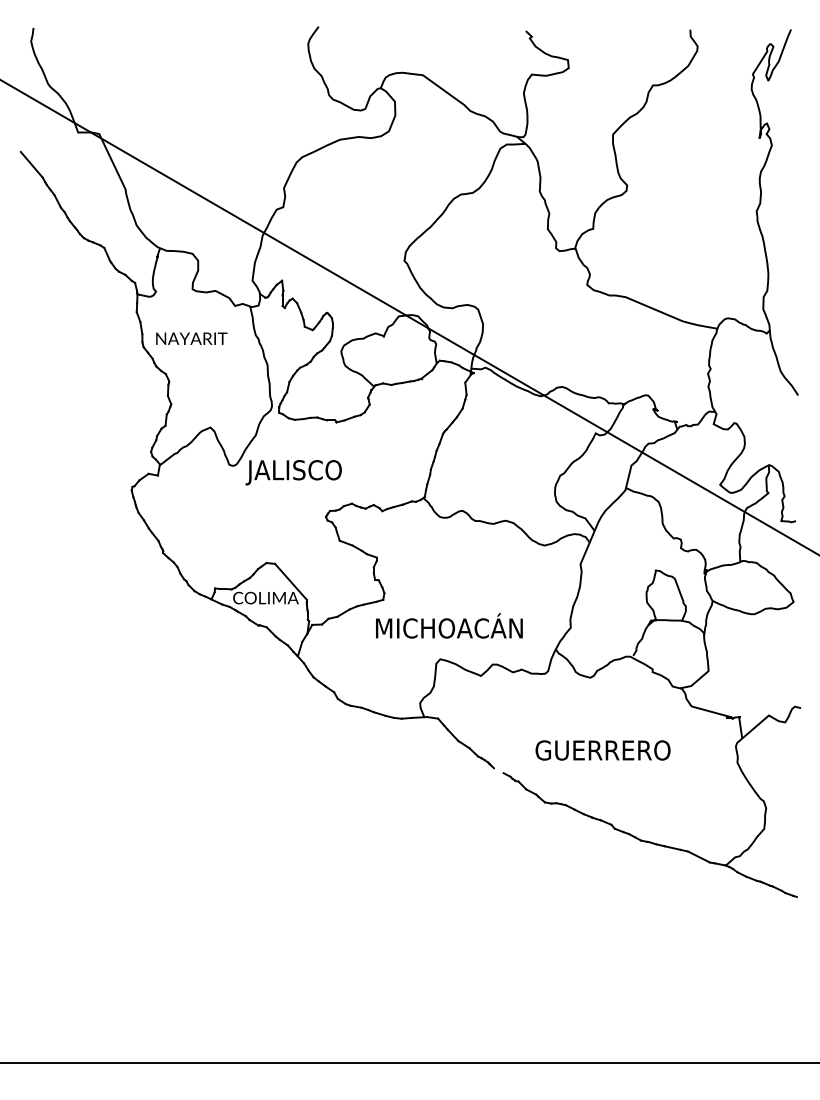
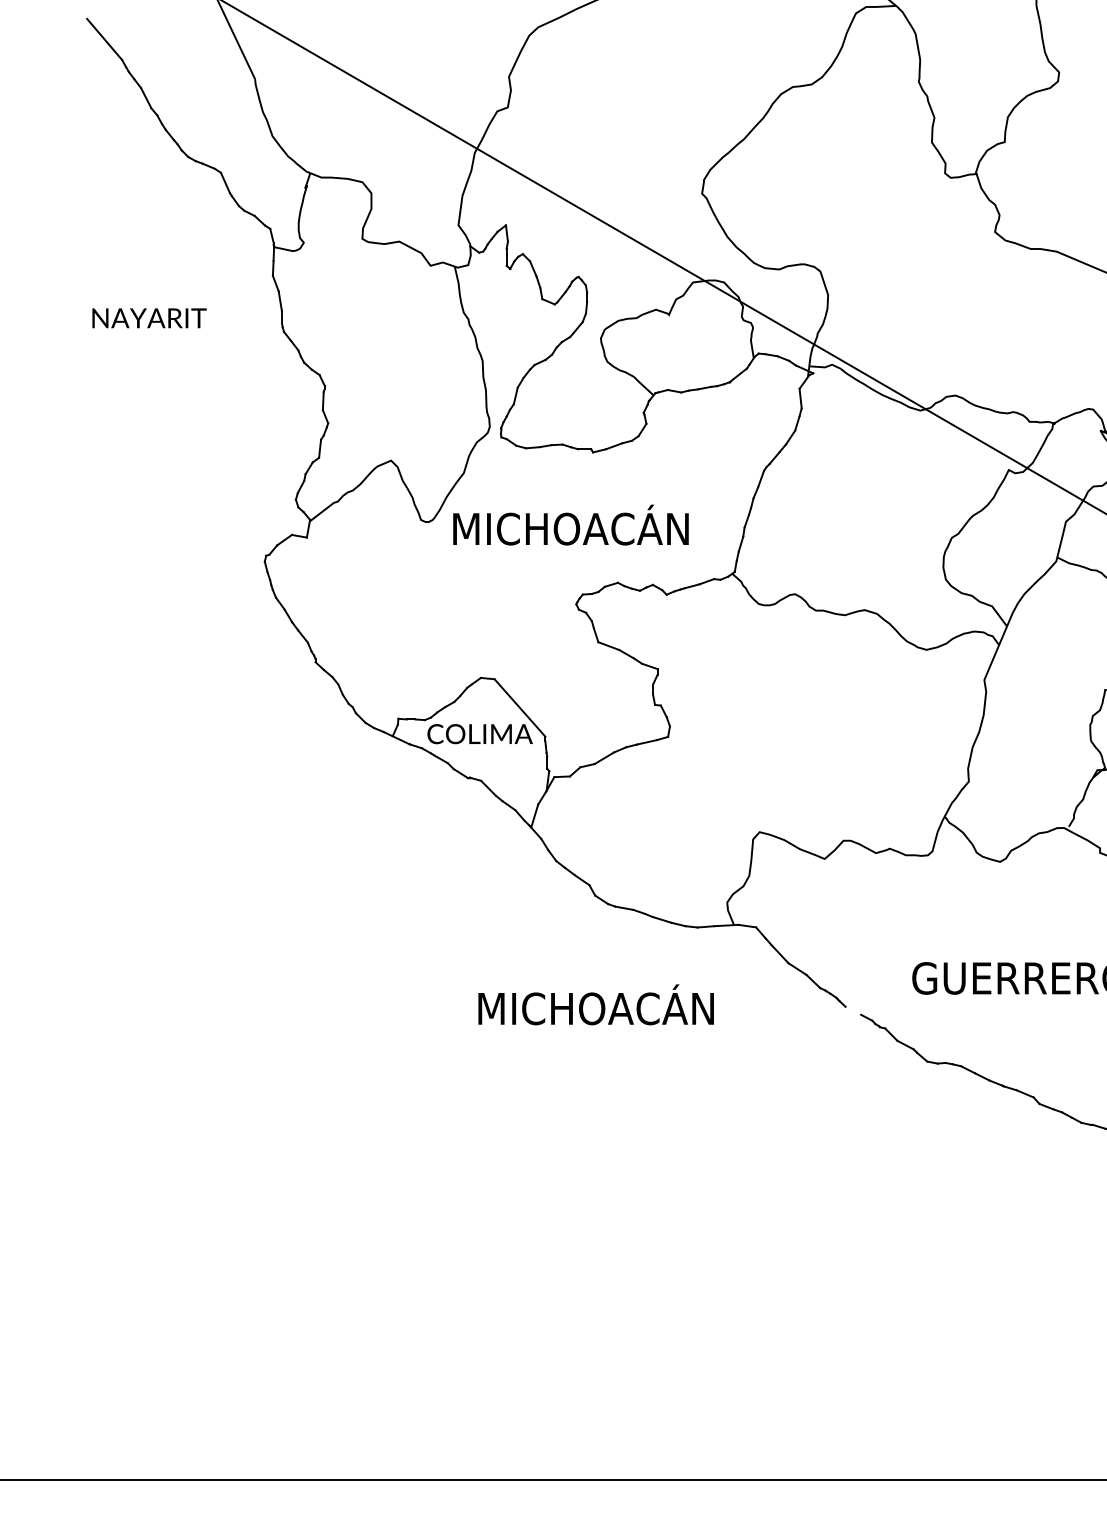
text: (191, 338) -> (149, 317), moved
text: (320, 470) -> (567, 529), JALISCO -> MICHOACÁN
text: (449, 625) -> (596, 1004), moved

